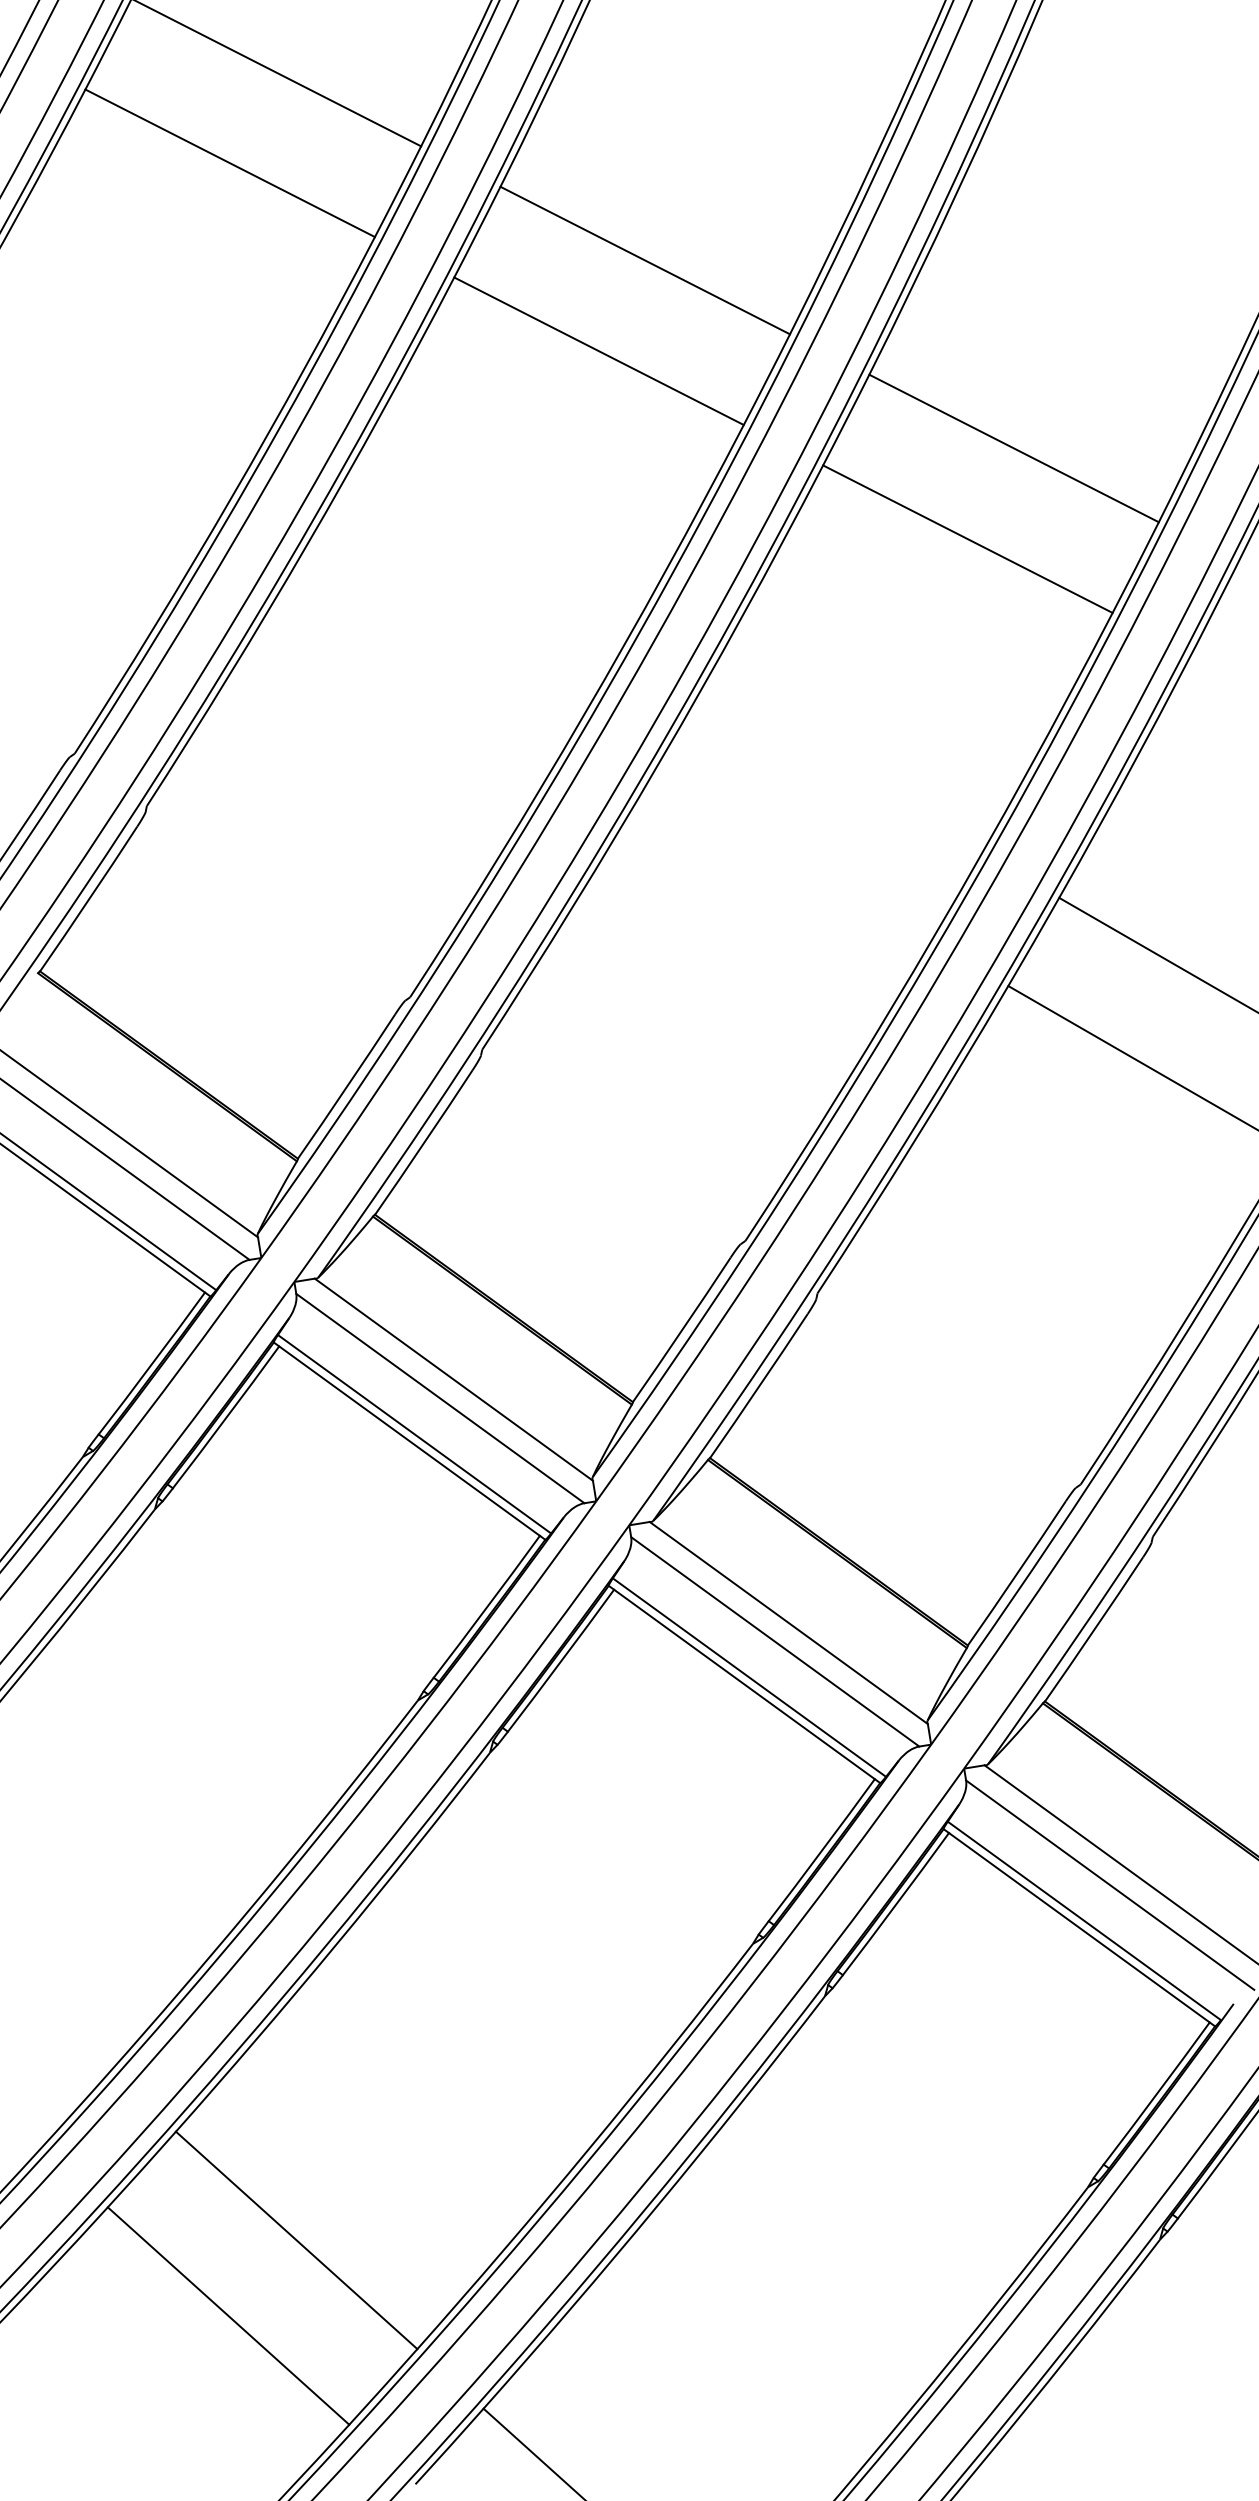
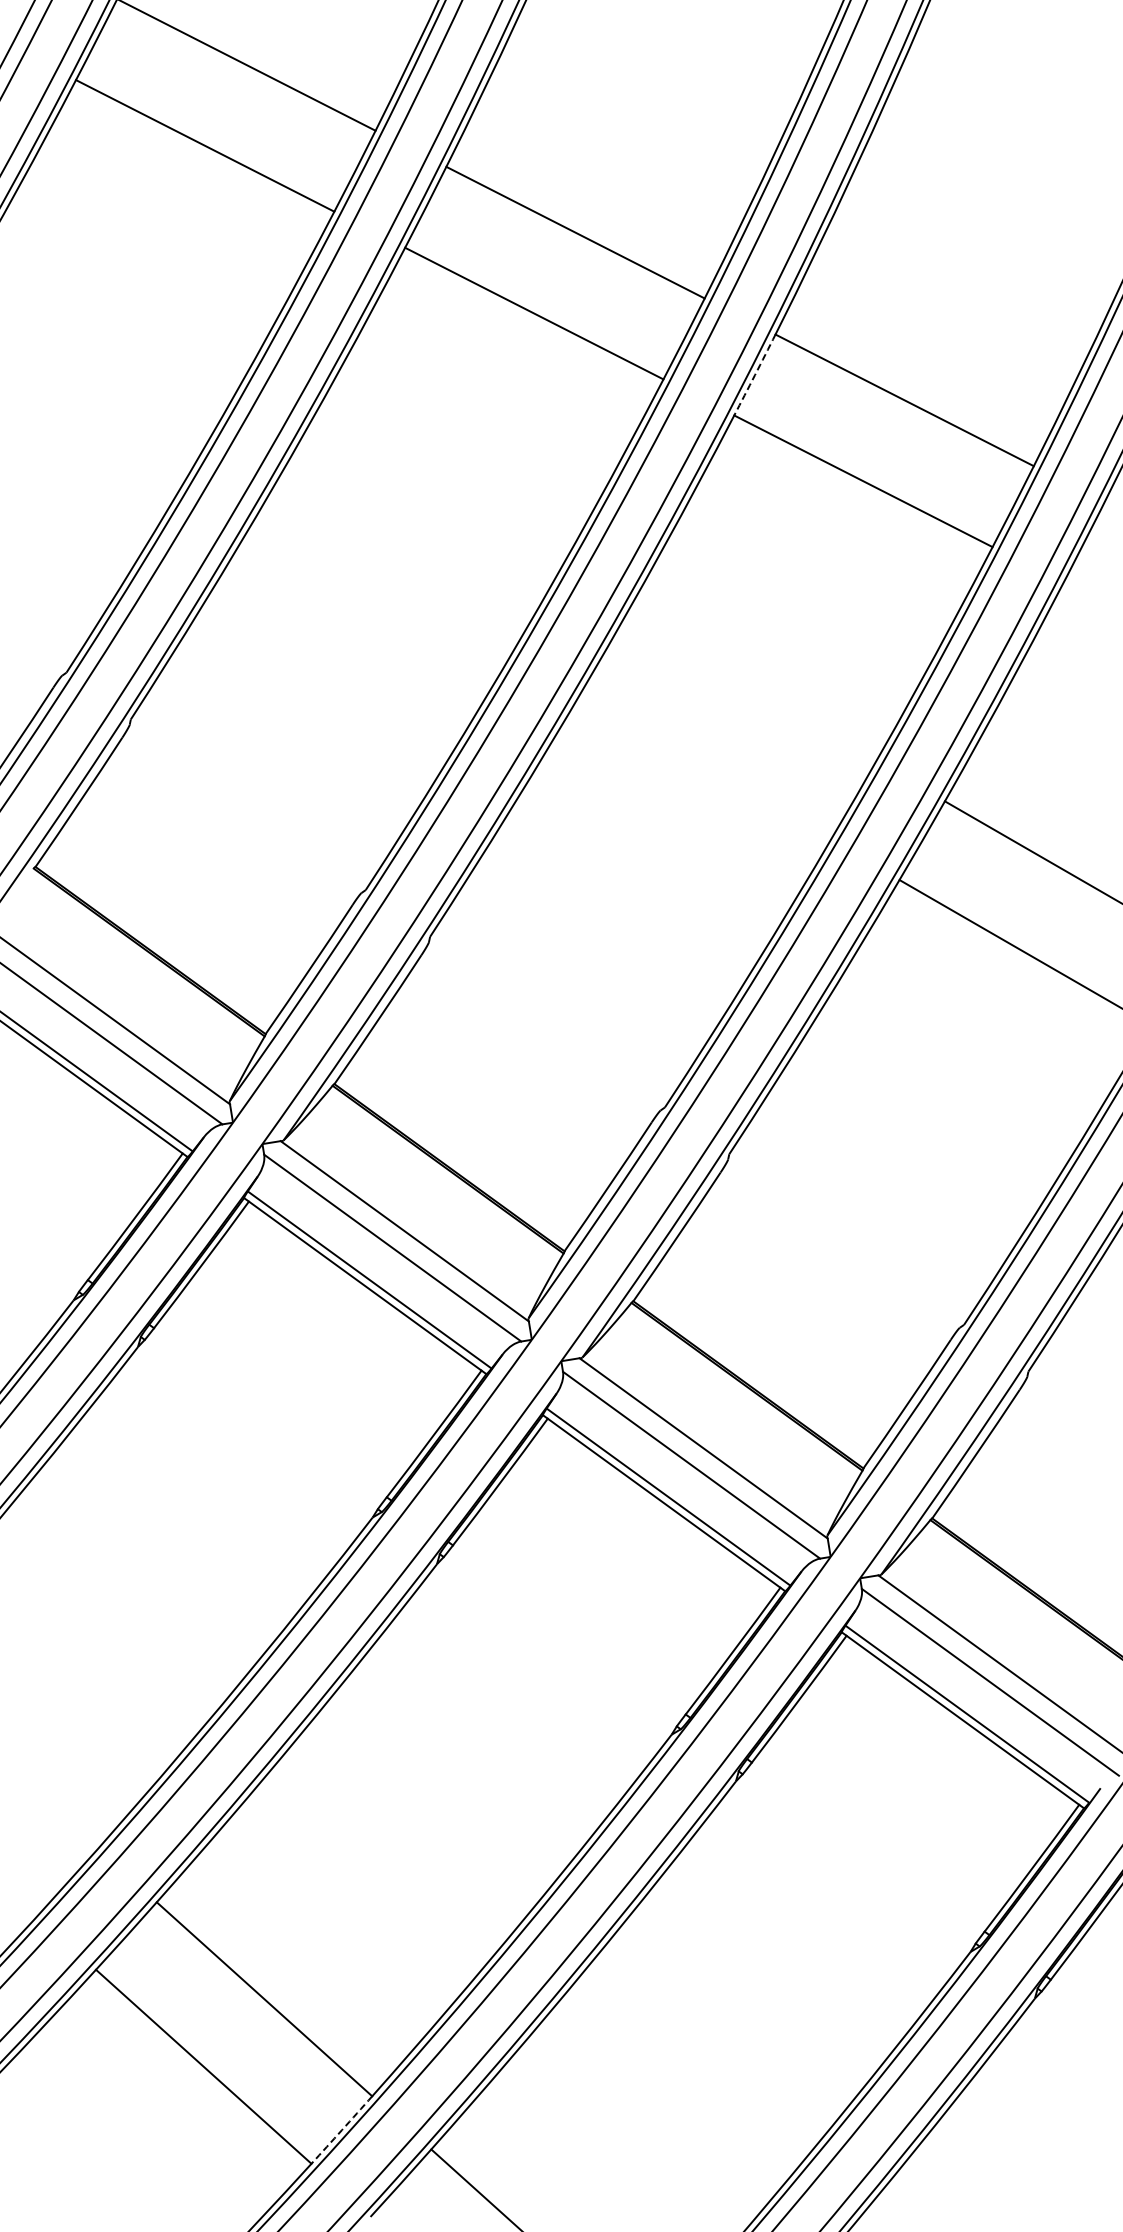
arc: (846, 420) -> (755, 375), solid -> dashed
arc: (384, 2387) -> (342, 2130), solid -> dashed

